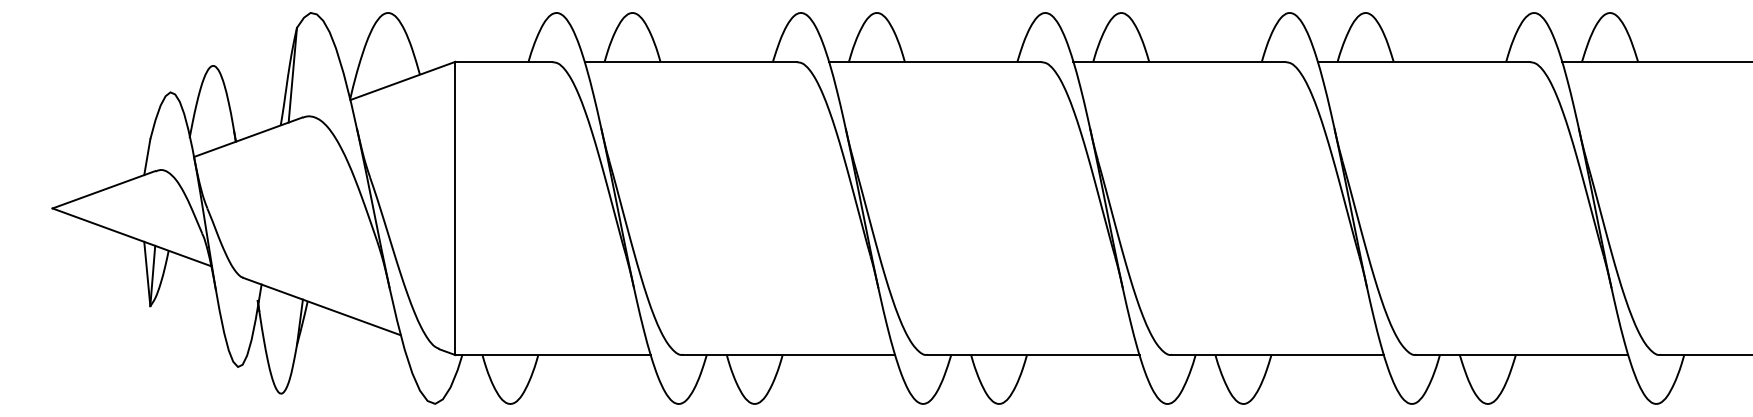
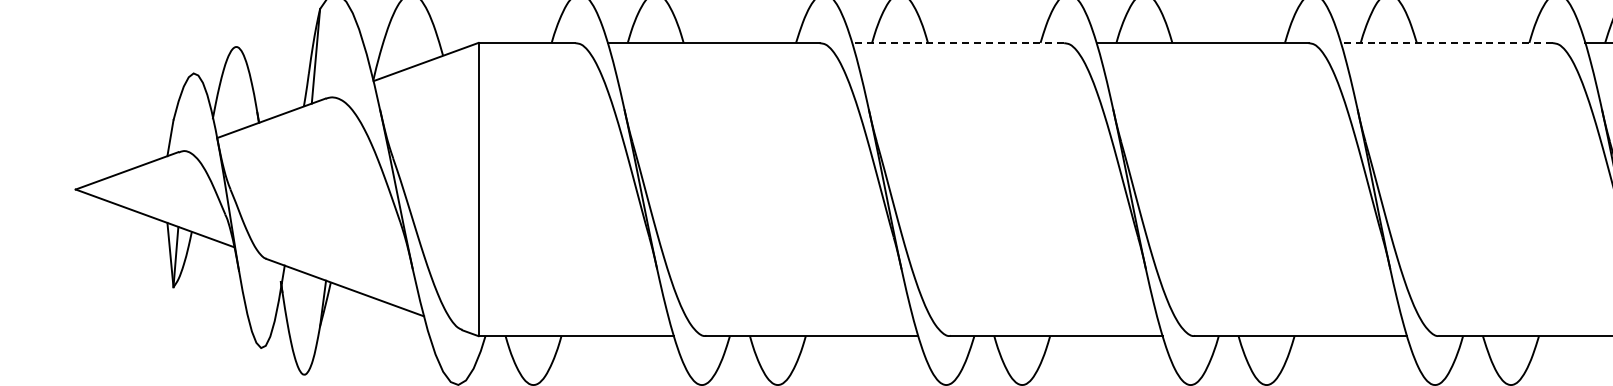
line: (935, 61) -> (958, 42), solid -> dashed
line: (1423, 61) -> (1446, 42), solid -> dashed

